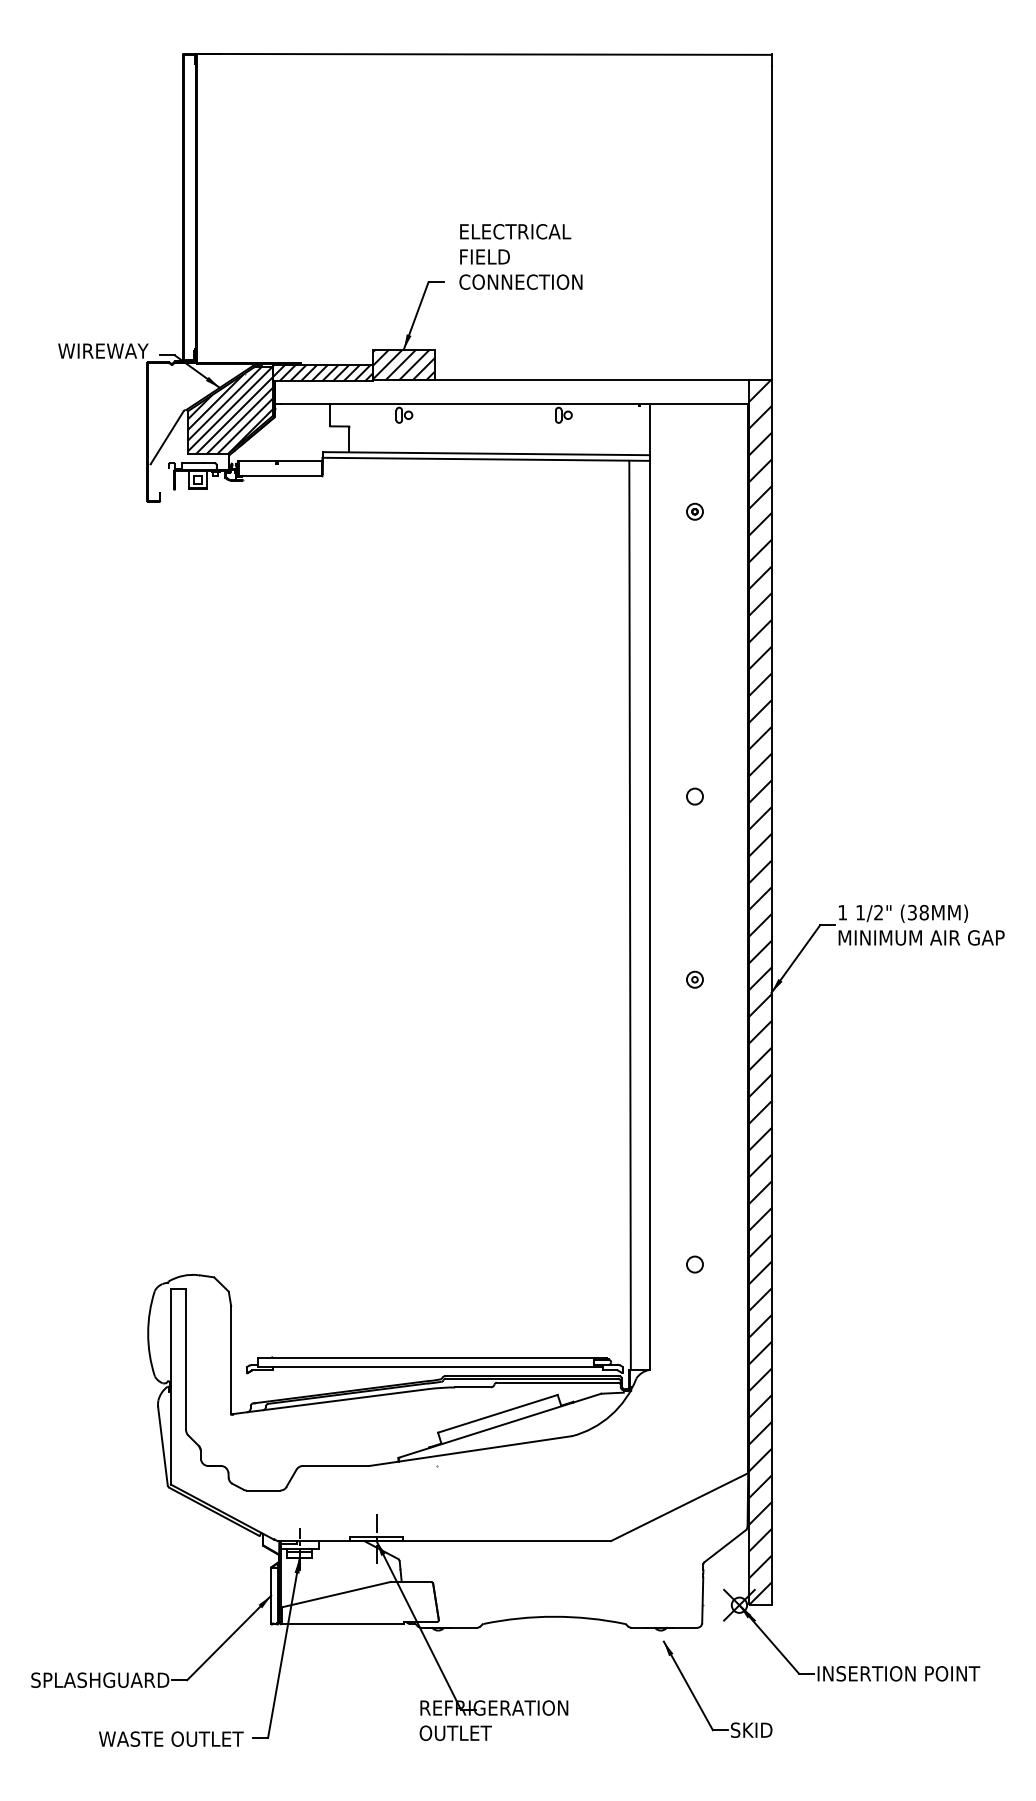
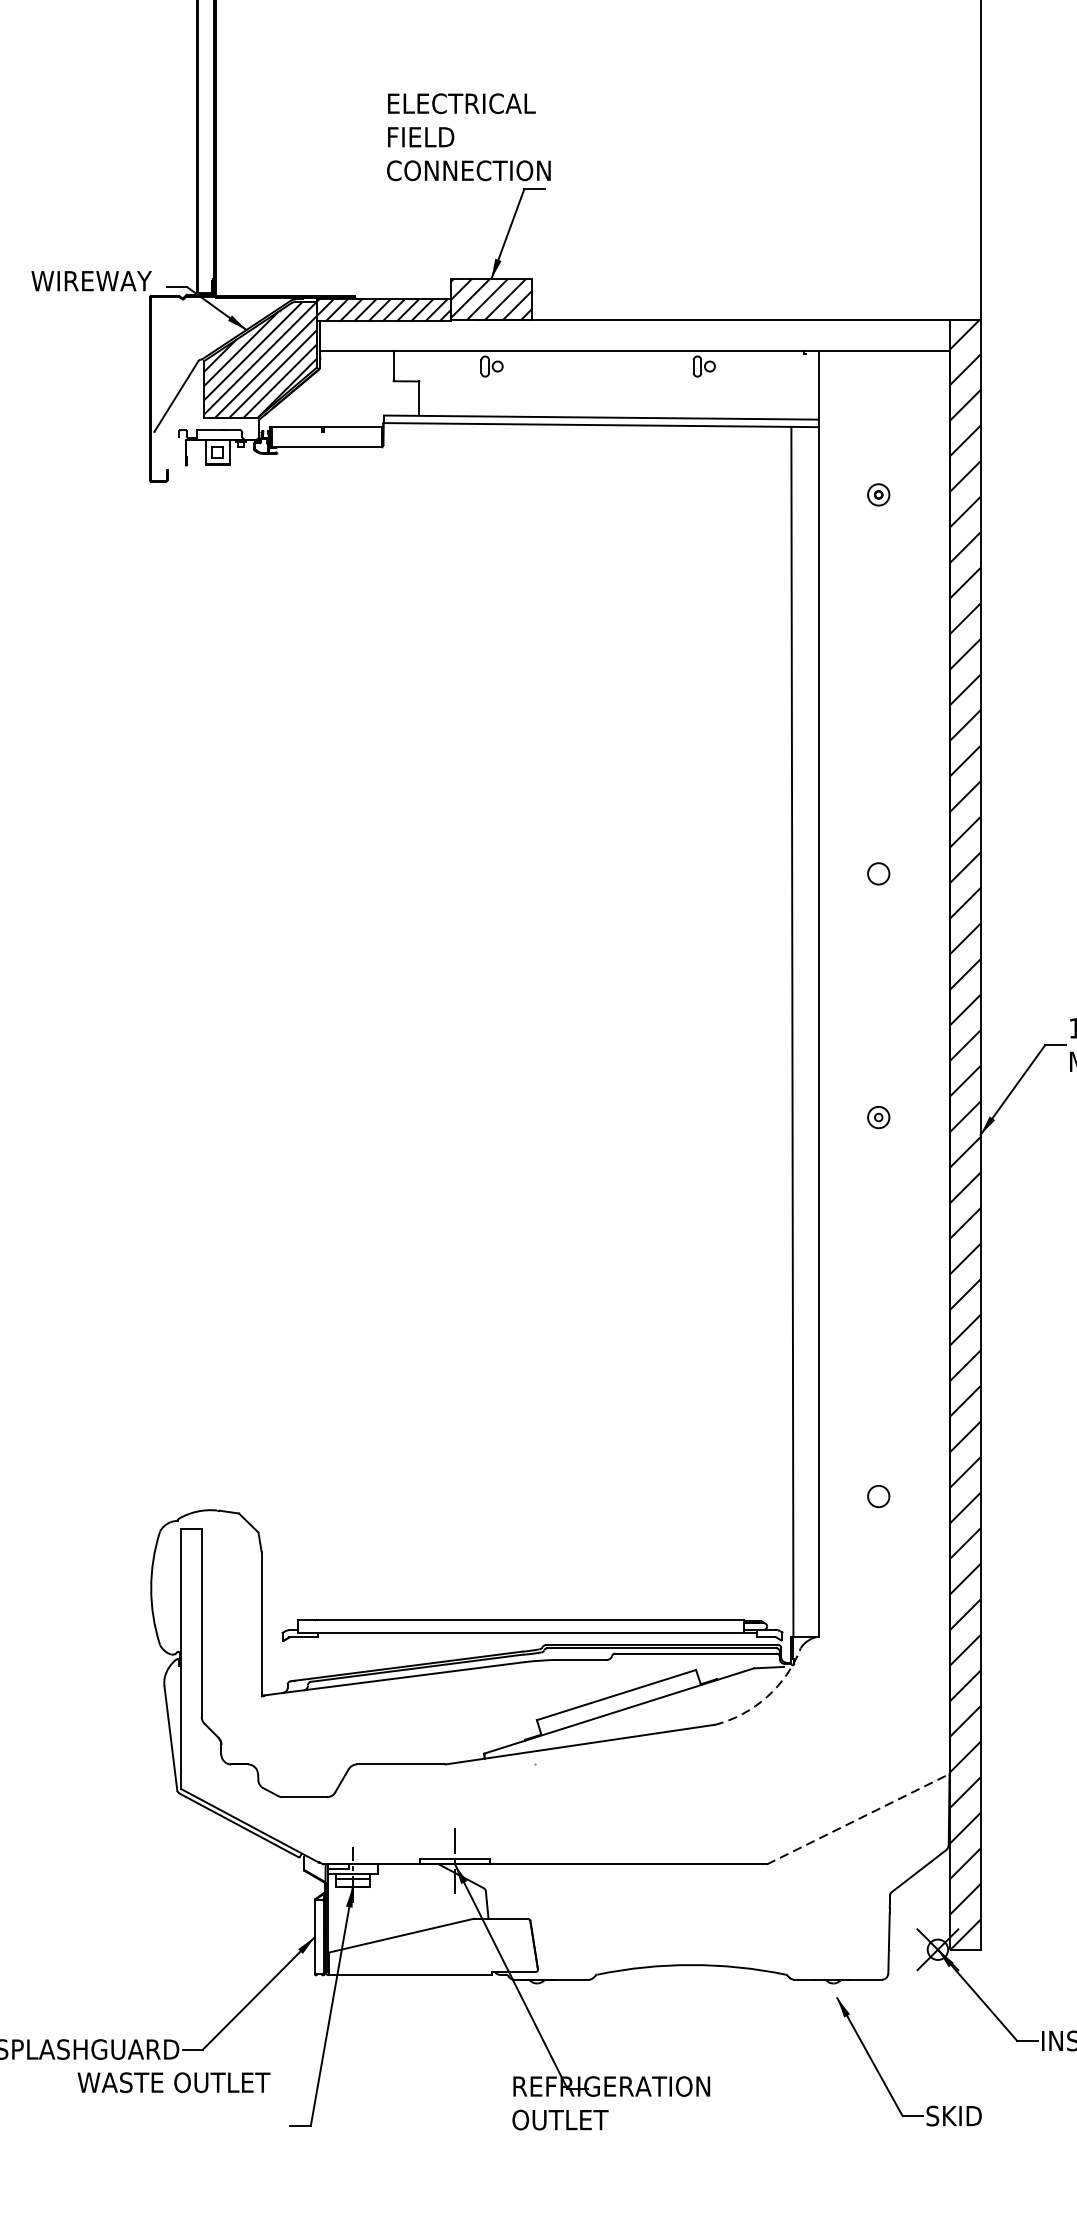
text: (520, 256) -> (468, 136), moved
arc: (610, 1415) -> (766, 1697), solid -> dashed
line: (679, 1507) -> (858, 1819), solid -> dashed
text: (171, 1738) -> (174, 2081), moved

